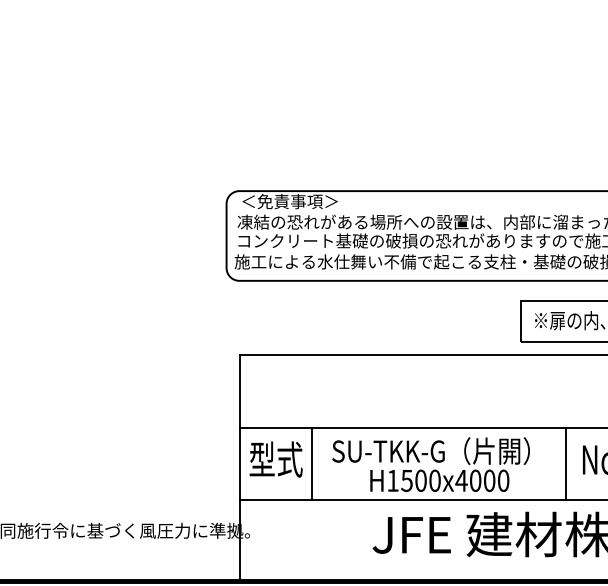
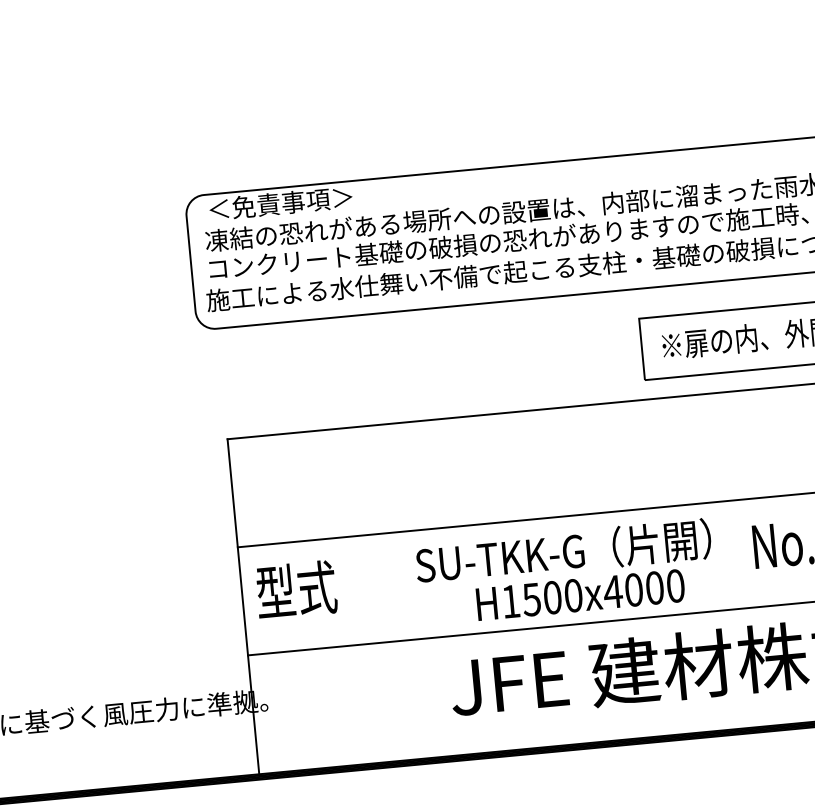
line: (312, 463) -> (351, 590), removed
line: (566, 463) -> (729, 554), removed
text: (430, 464) -> (564, 572), moved

